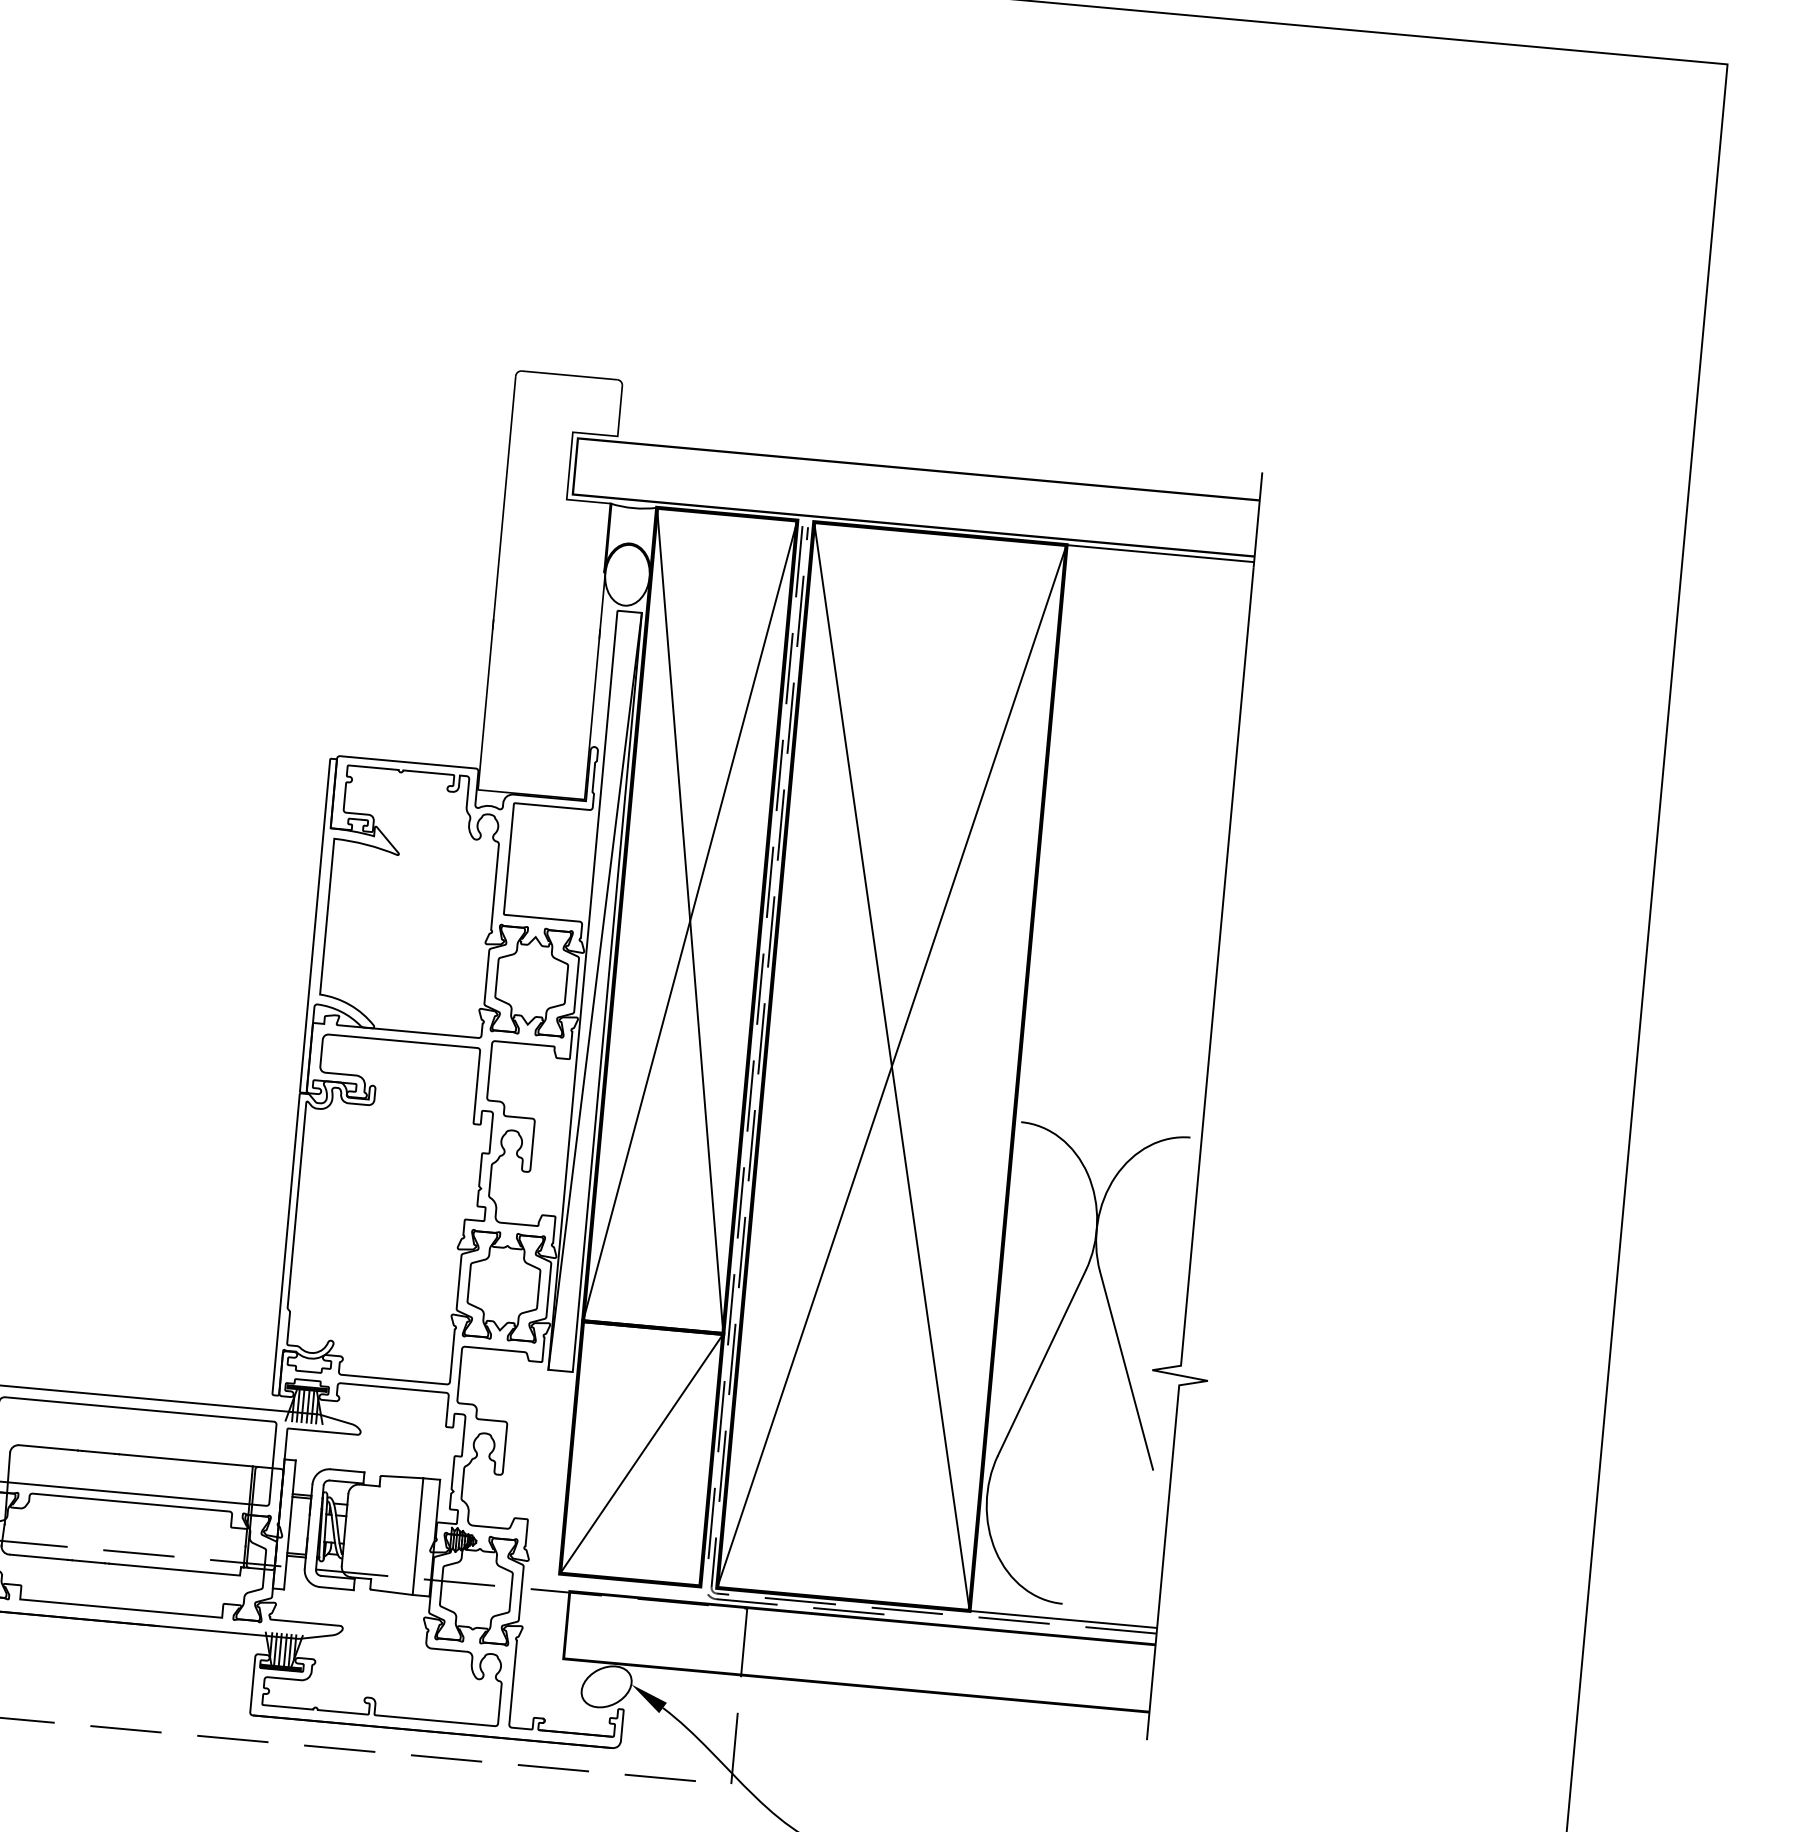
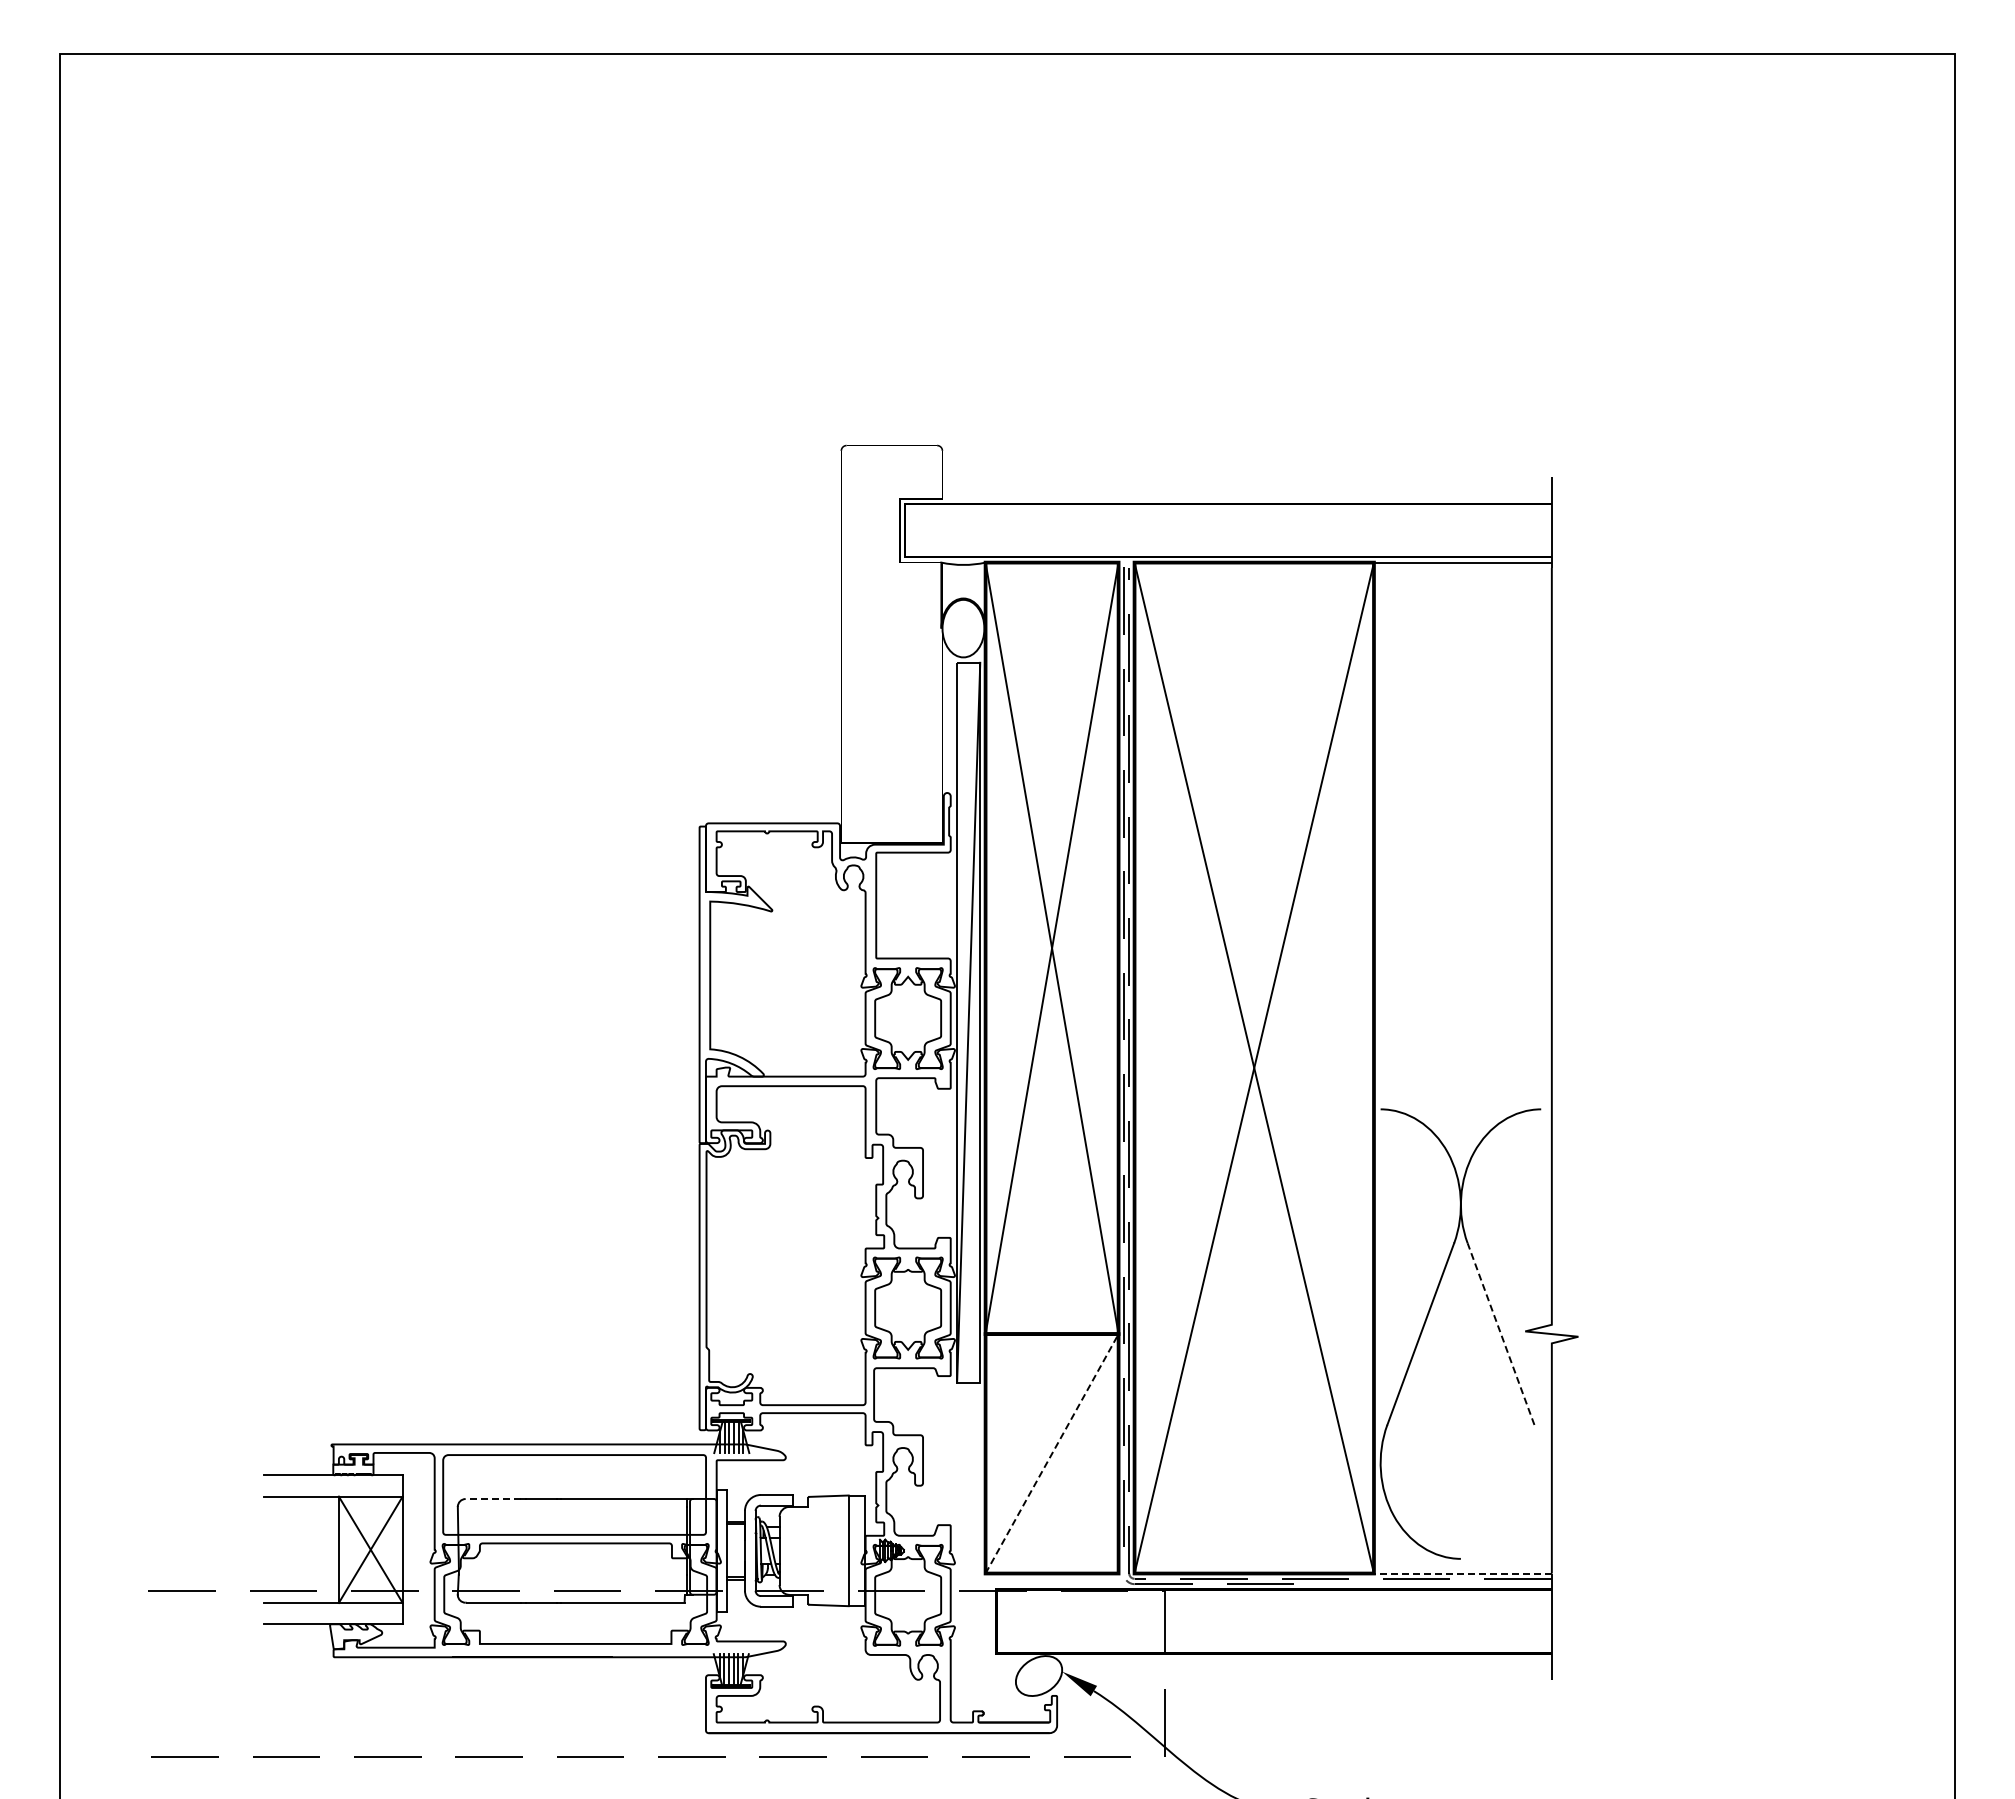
line: (1127, 1371) -> (1501, 1334), solid -> dashed
line: (48, 1447) -> (493, 1498), solid -> dashed
line: (642, 1453) -> (1052, 1453), solid -> dashed
line: (1060, 1619) -> (1460, 1573), solid -> dashed

